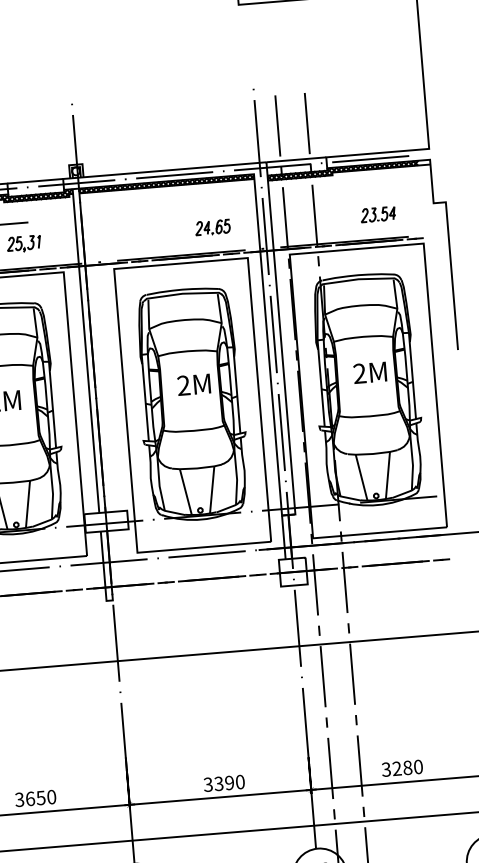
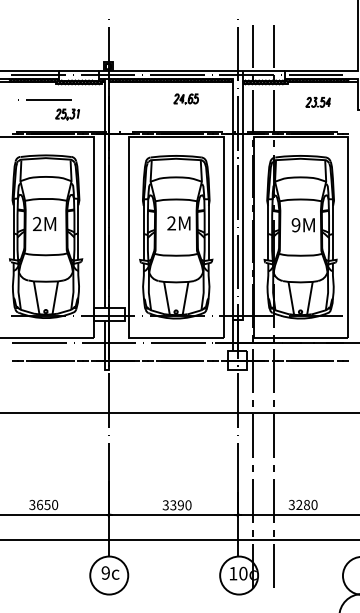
part: (377, 214) -> (317, 102), moved
part: (211, 226) -> (185, 98), moved
text: (359, 374) -> (295, 225), 2 -> 9

